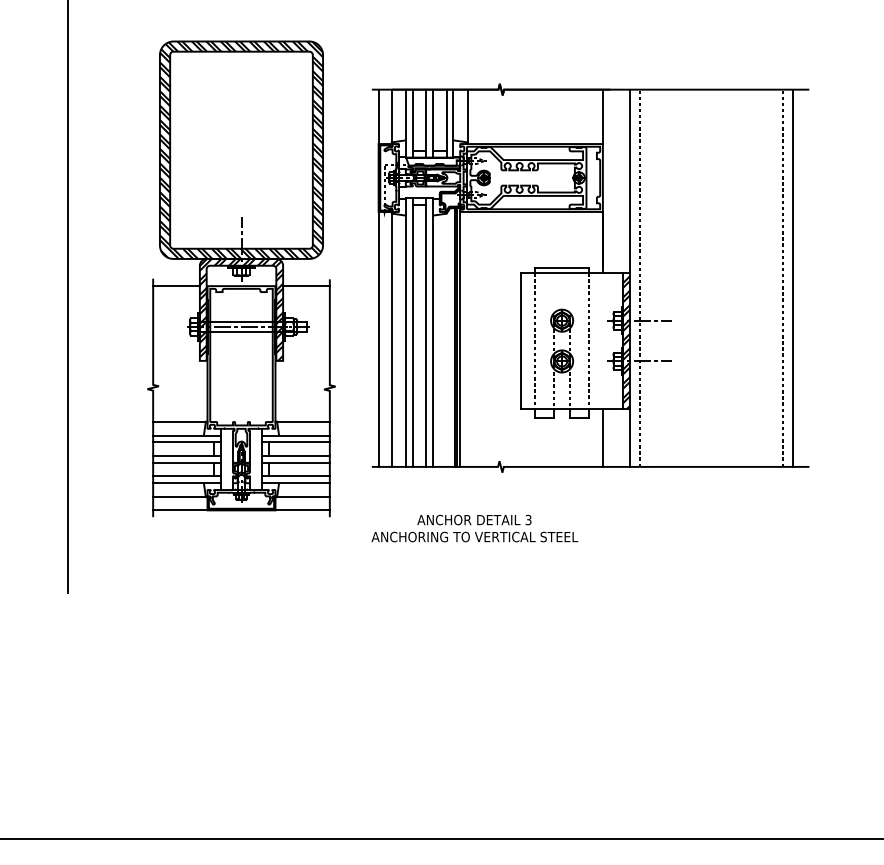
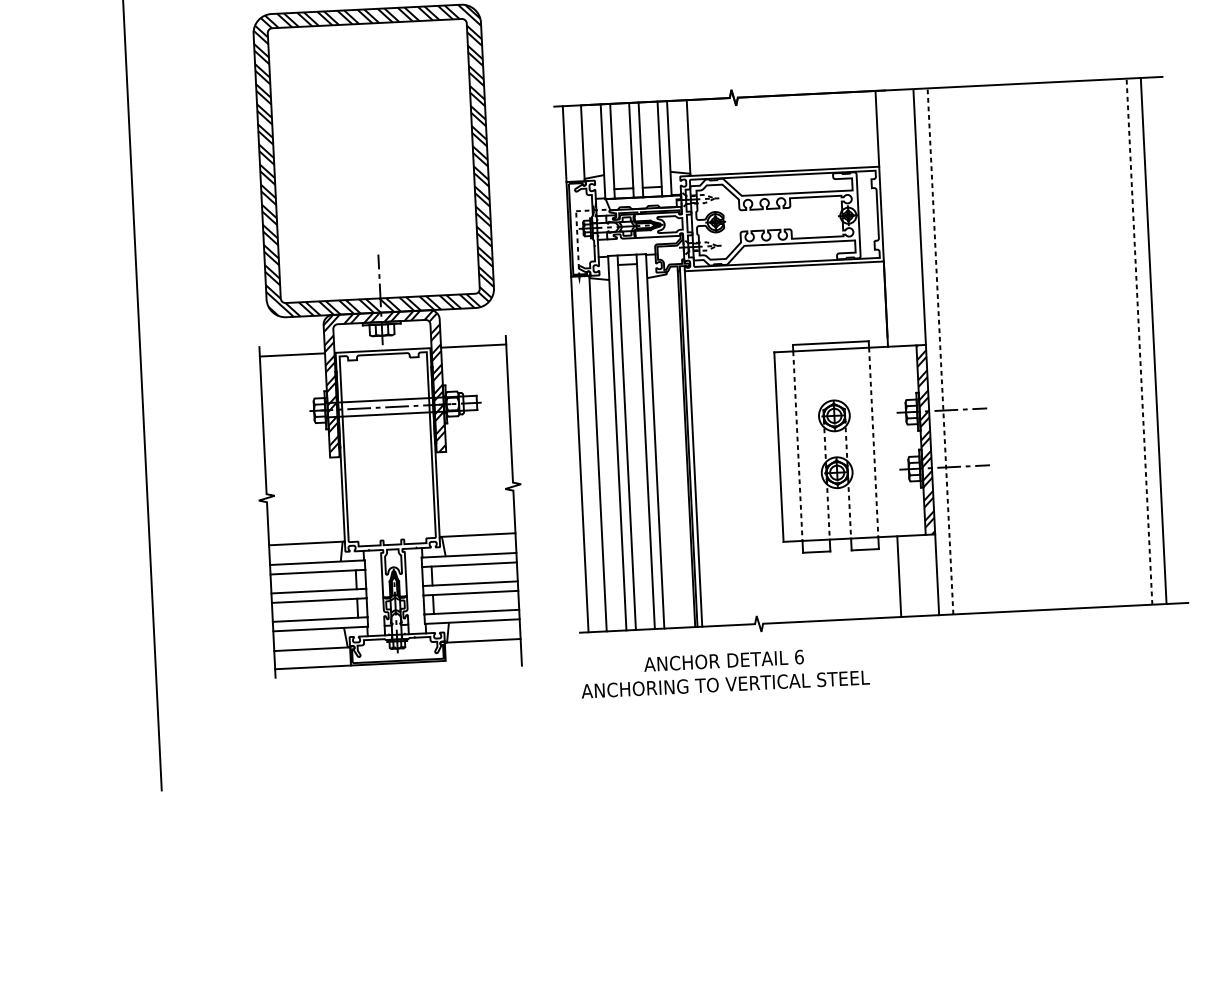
part: (590, 277) -> (871, 353), moved
line: (302, 510) -> (483, 659), removed
text: (528, 519) -> (799, 656), 3 -> 6

